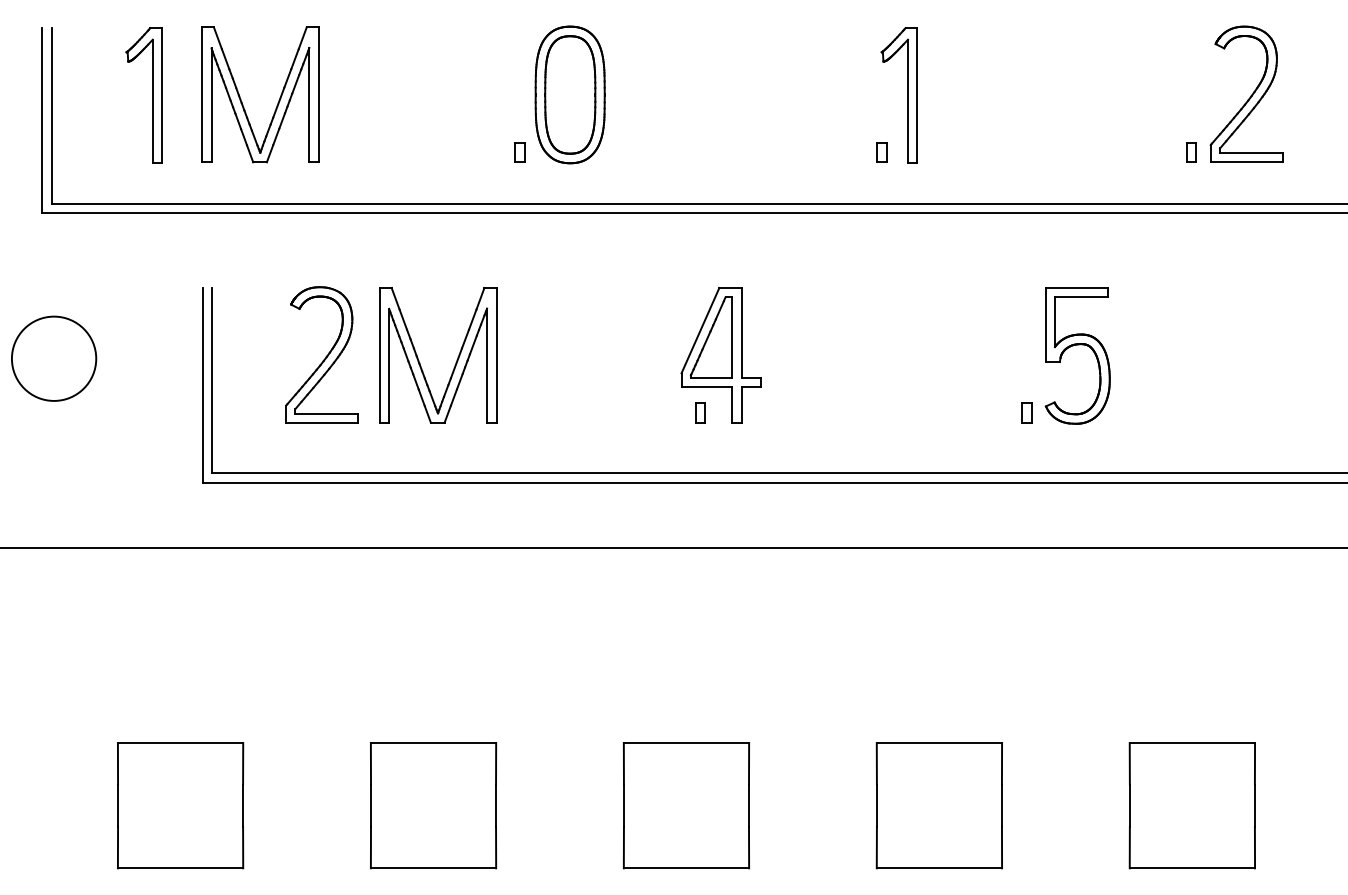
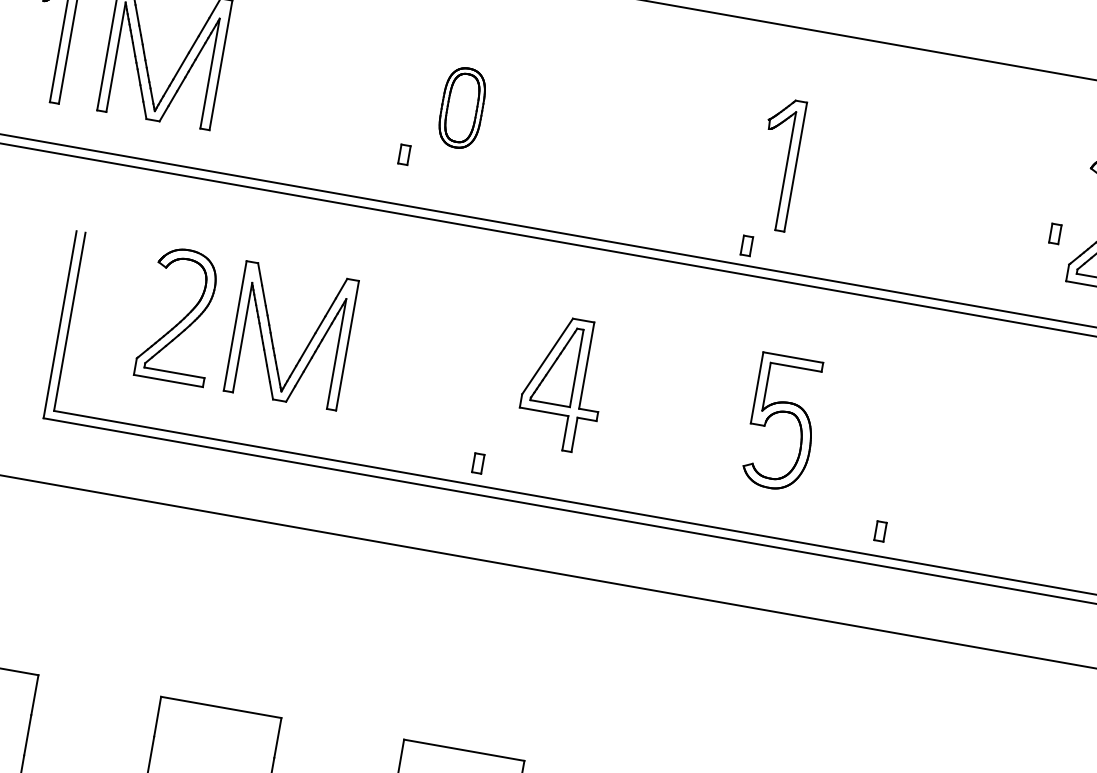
part: (569, 94) -> (461, 107), size x0.6
part: (881, 152) -> (746, 245), moved
part: (1191, 152) -> (1055, 233), moved
part: (1073, 346) -> (780, 413), moved
part: (700, 412) -> (478, 462), moved
part: (1026, 412) -> (880, 530), moved

